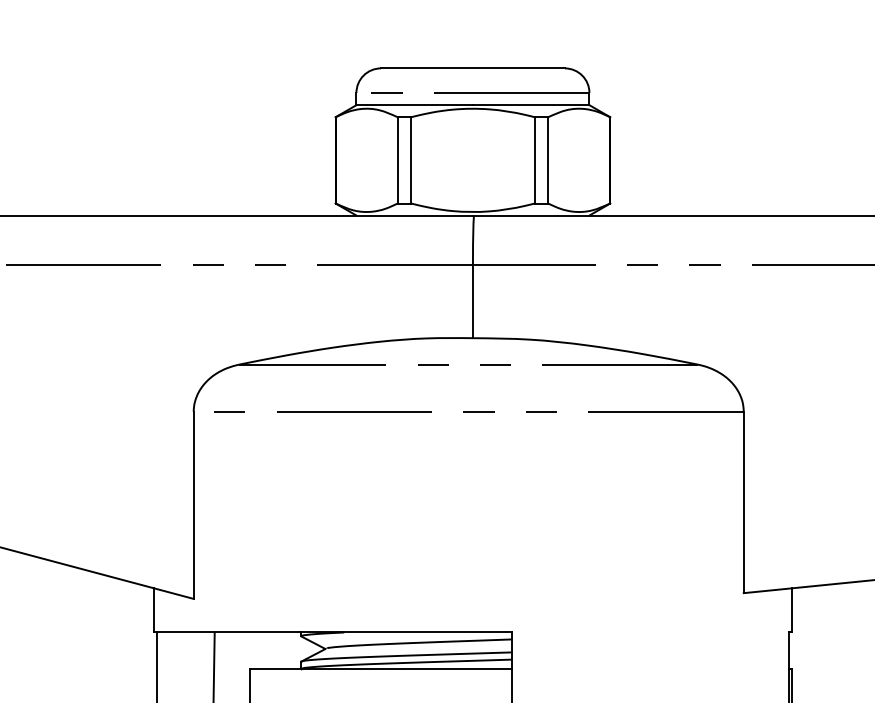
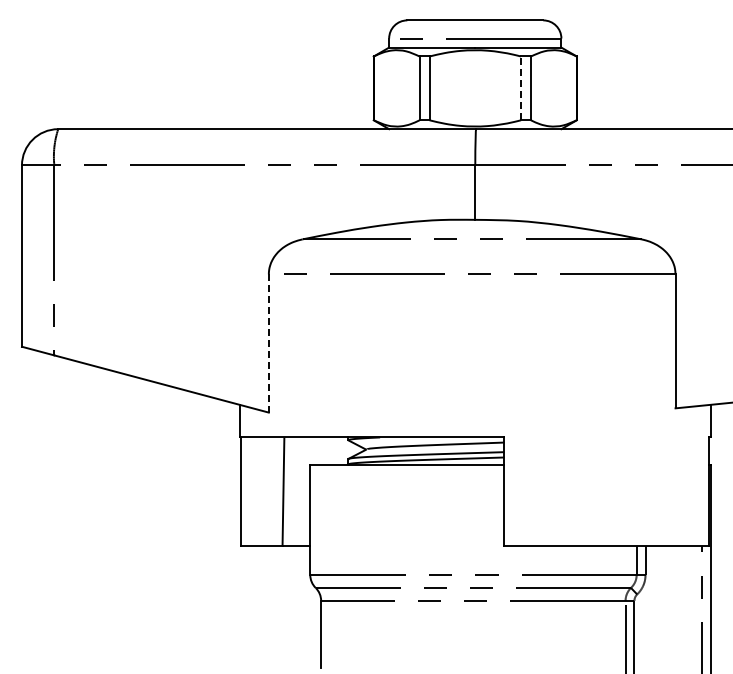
line: (535, 160) -> (521, 88), solid -> dashed
line: (193, 506) -> (268, 344), solid -> dashed

